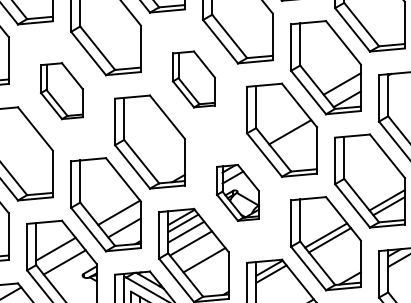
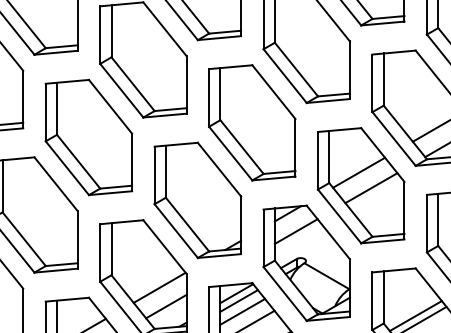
part: (193, 79) -> (251, 122), size x1.67
part: (61, 90) -> (88, 136), size x1.67
line: (280, 119) -> (359, 172), added
part: (237, 192) -> (306, 262), size x1.67

